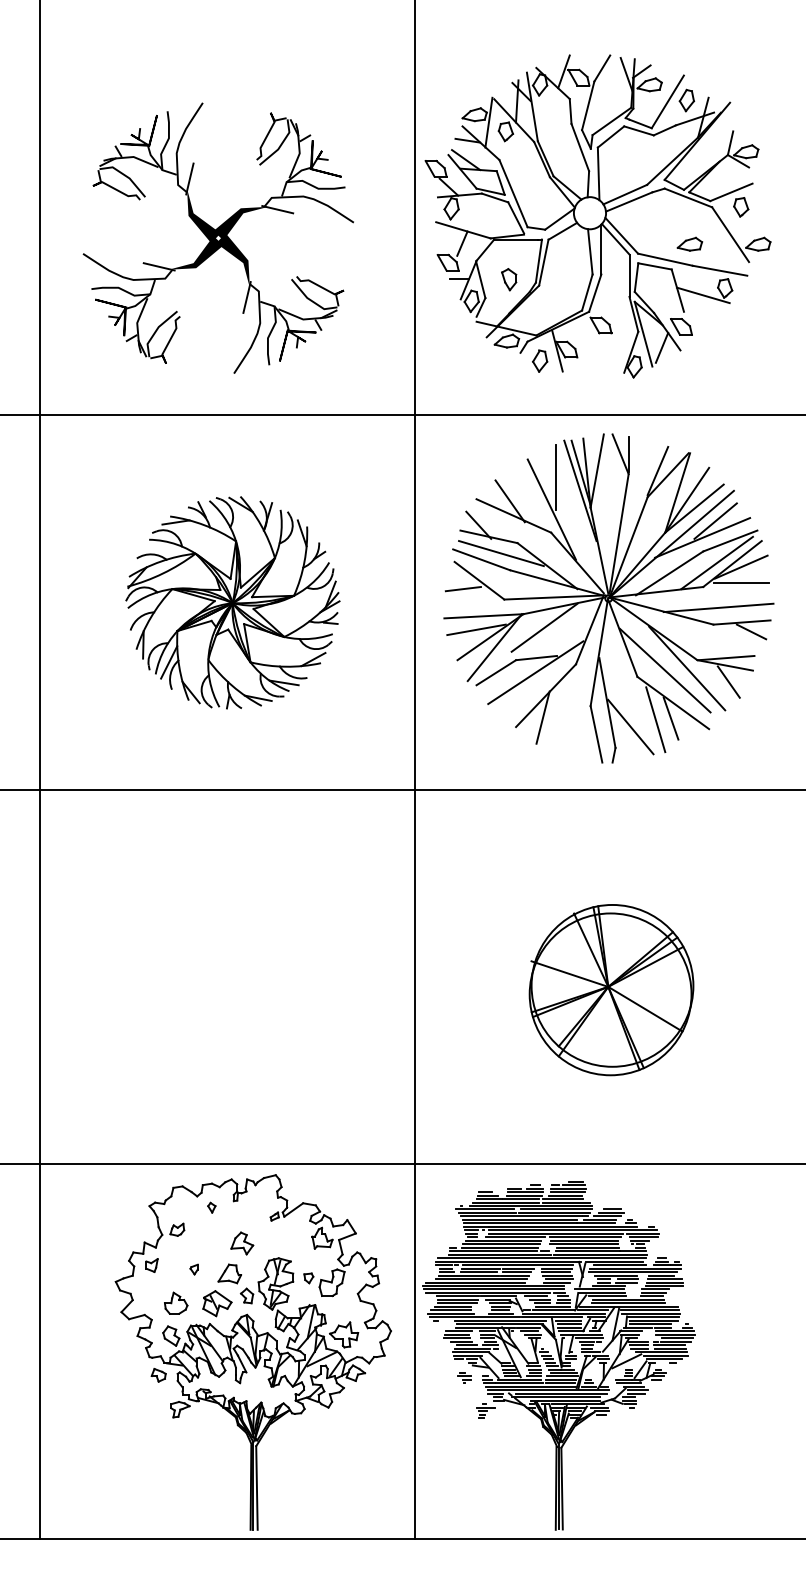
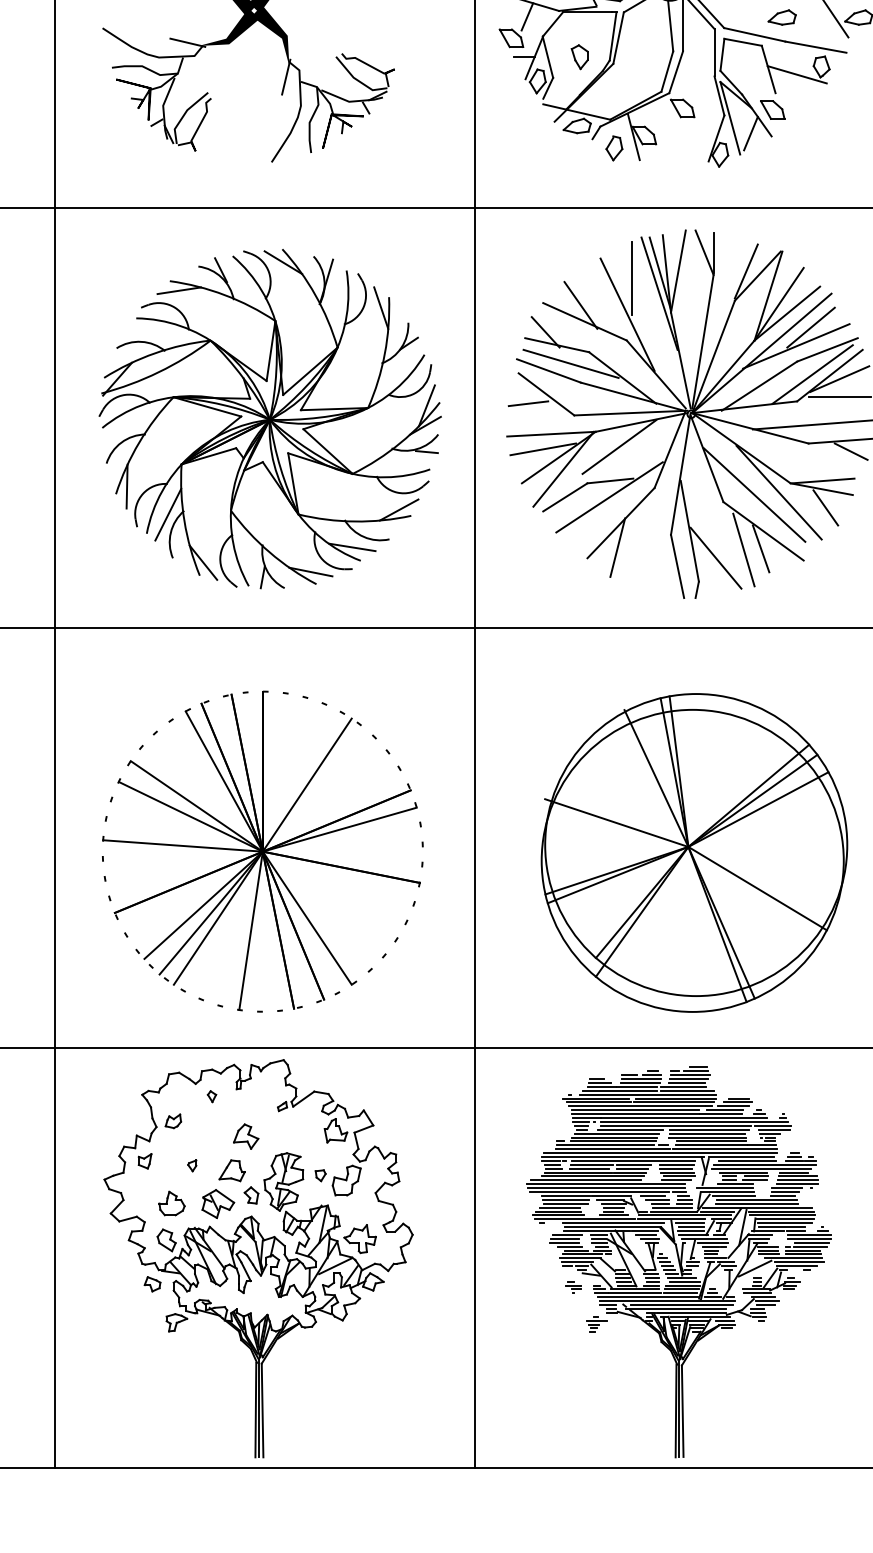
part: (232, 602) -> (269, 418), size x1.43
part: (225, 988) -> (262, 851), added
part: (611, 989) -> (694, 852), size x1.67
part: (252, 1352) -> (257, 1258), moved
part: (558, 1355) -> (678, 1262), moved

